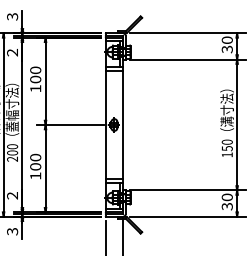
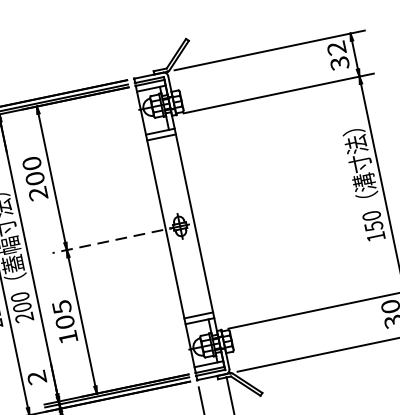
text: (226, 40) -> (335, 48), 30 -> 32
text: (35, 88) -> (37, 193), 100 -> 200
line: (70, 125) -> (108, 242), solid -> dashed
text: (35, 157) -> (61, 306), 100 -> 105

